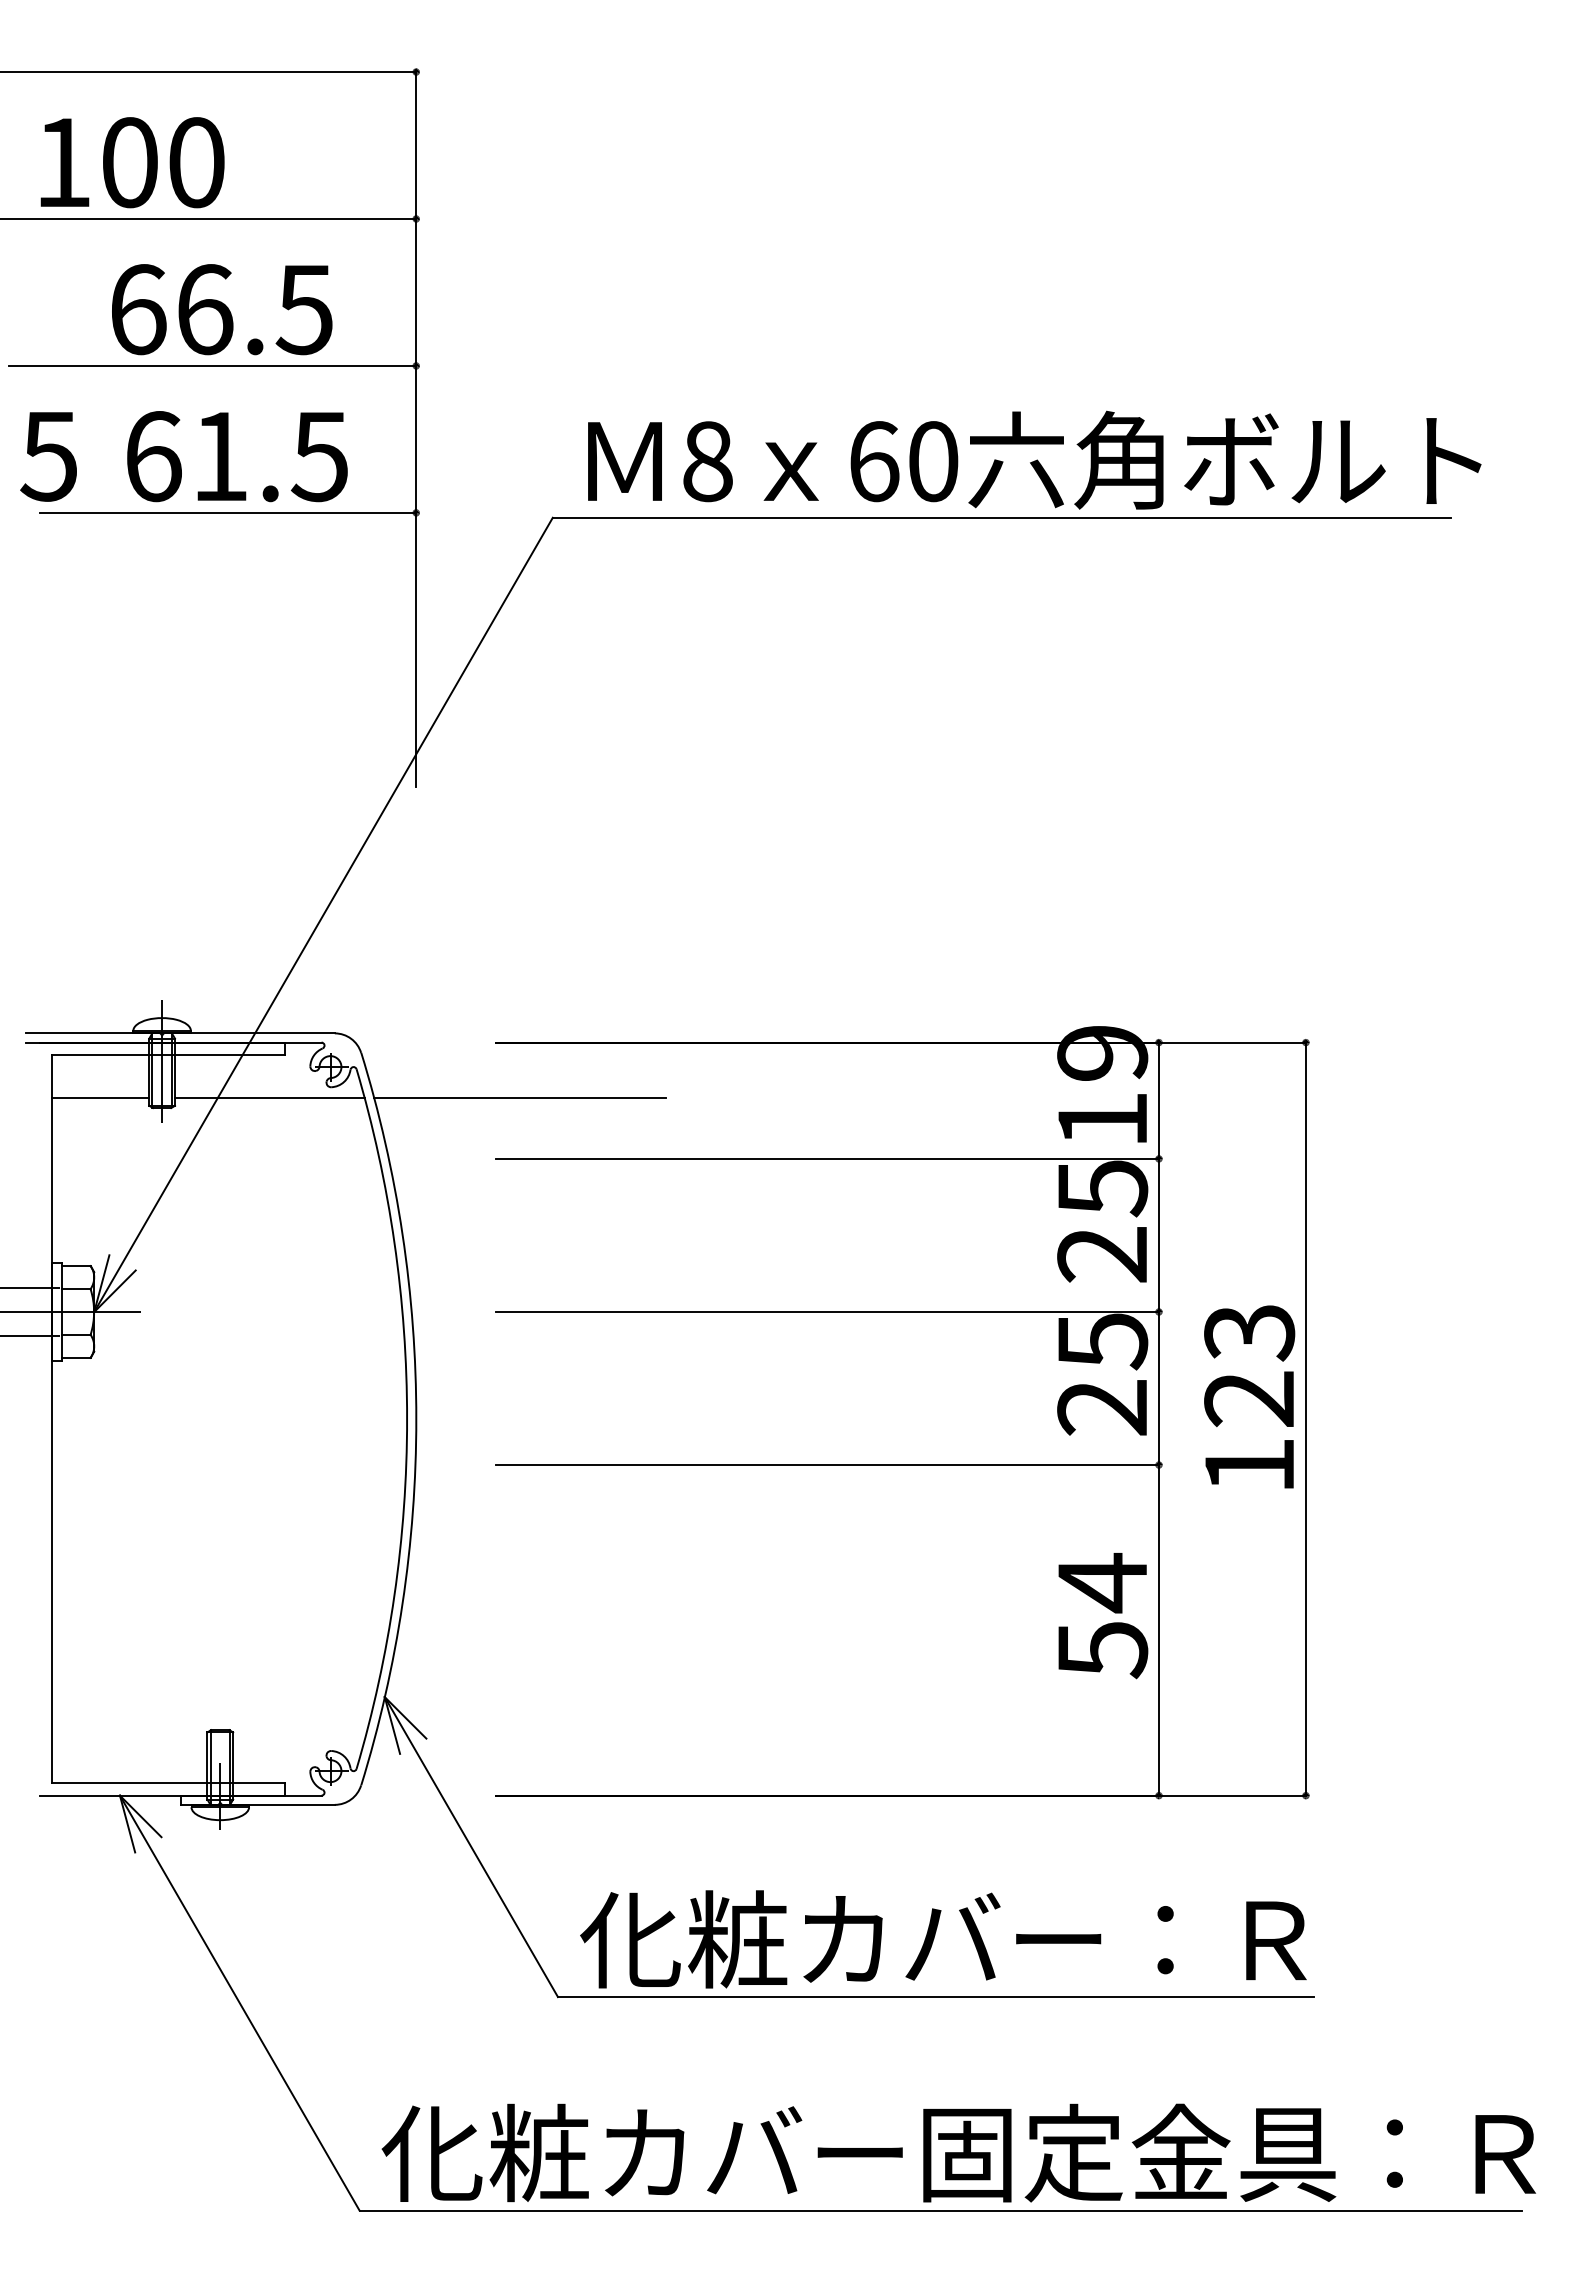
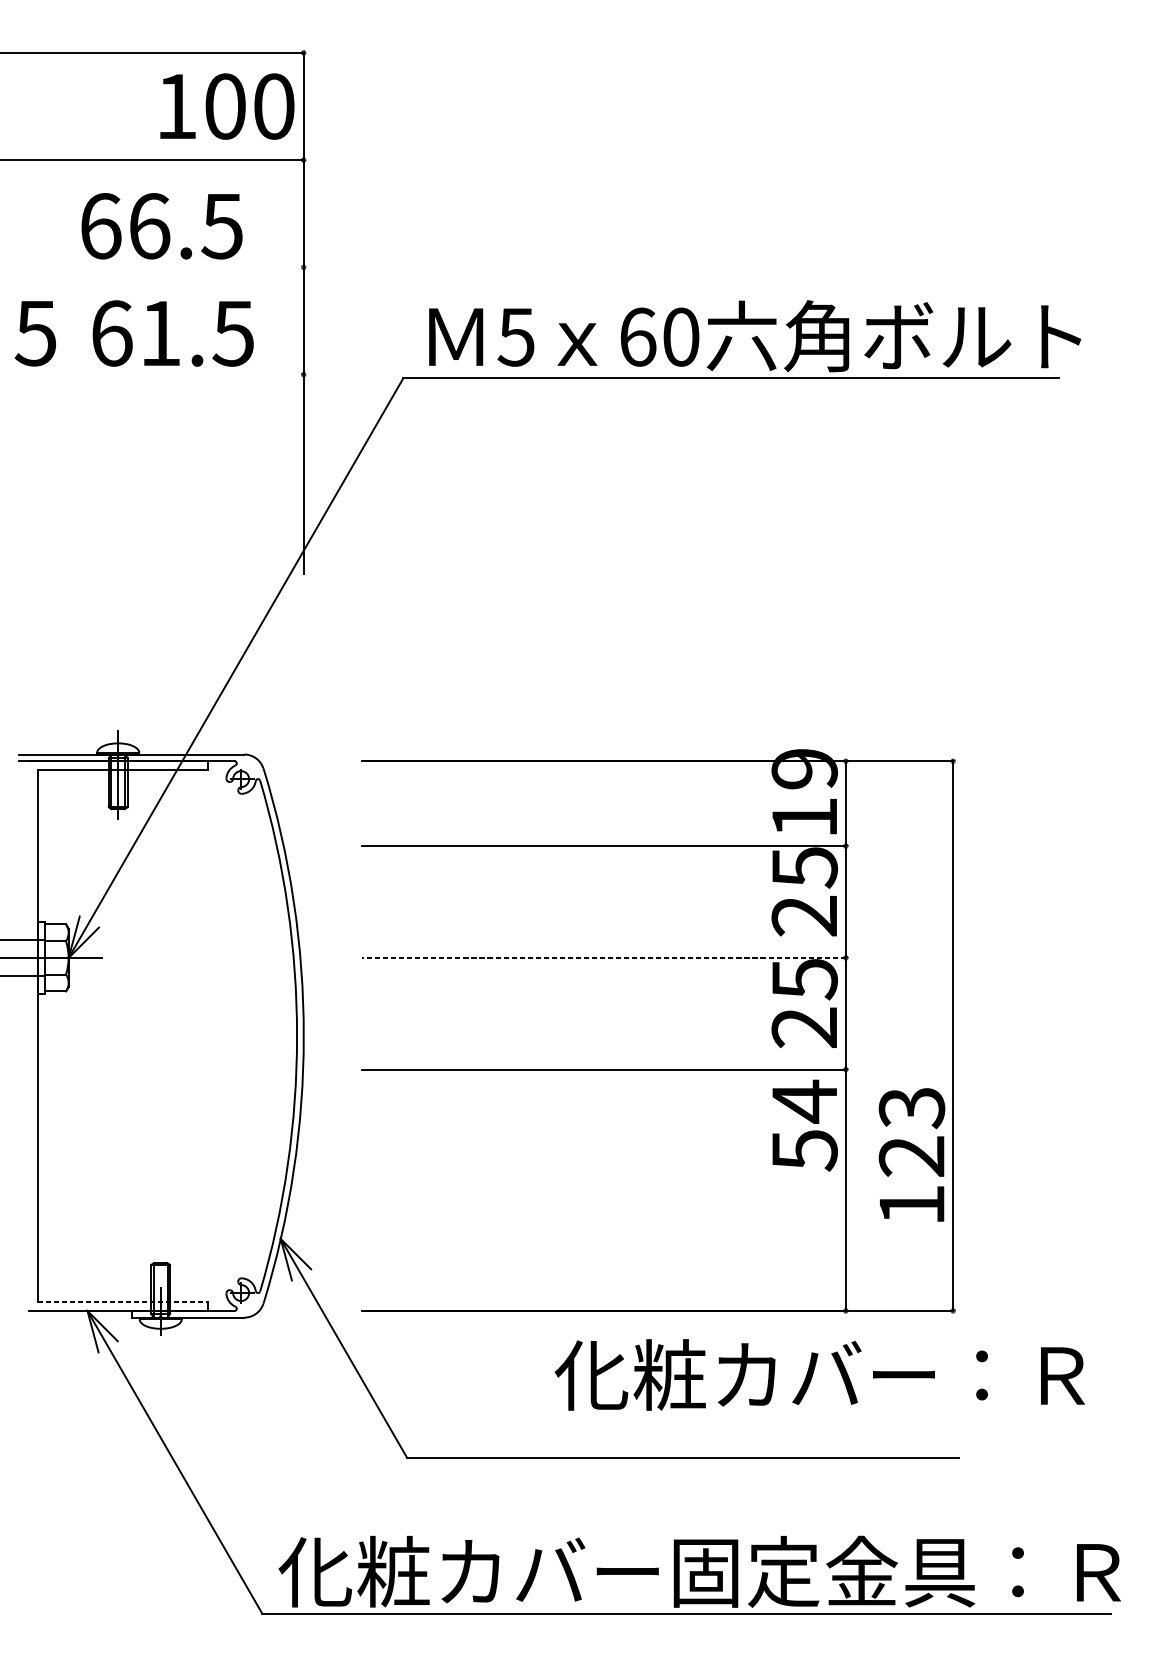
text: (132, 162) -> (227, 106), moved
line: (212, 365) -> (155, 267), removed
text: (706, 461) -> (515, 337), 8 -> 5
line: (227, 512) -> (165, 374), removed
line: (100, 1097) -> (73, 801), removed
line: (269, 1097) -> (196, 801), removed
line: (519, 1097) -> (379, 801), removed
line: (827, 1312) -> (603, 958), solid -> dashed
text: (1249, 1396) -> (911, 1154), moved
text: (1103, 1616) -> (805, 1126), moved
line: (168, 1783) -> (122, 1302), solid -> dashed
text: (943, 1939) -> (819, 1375), moved

